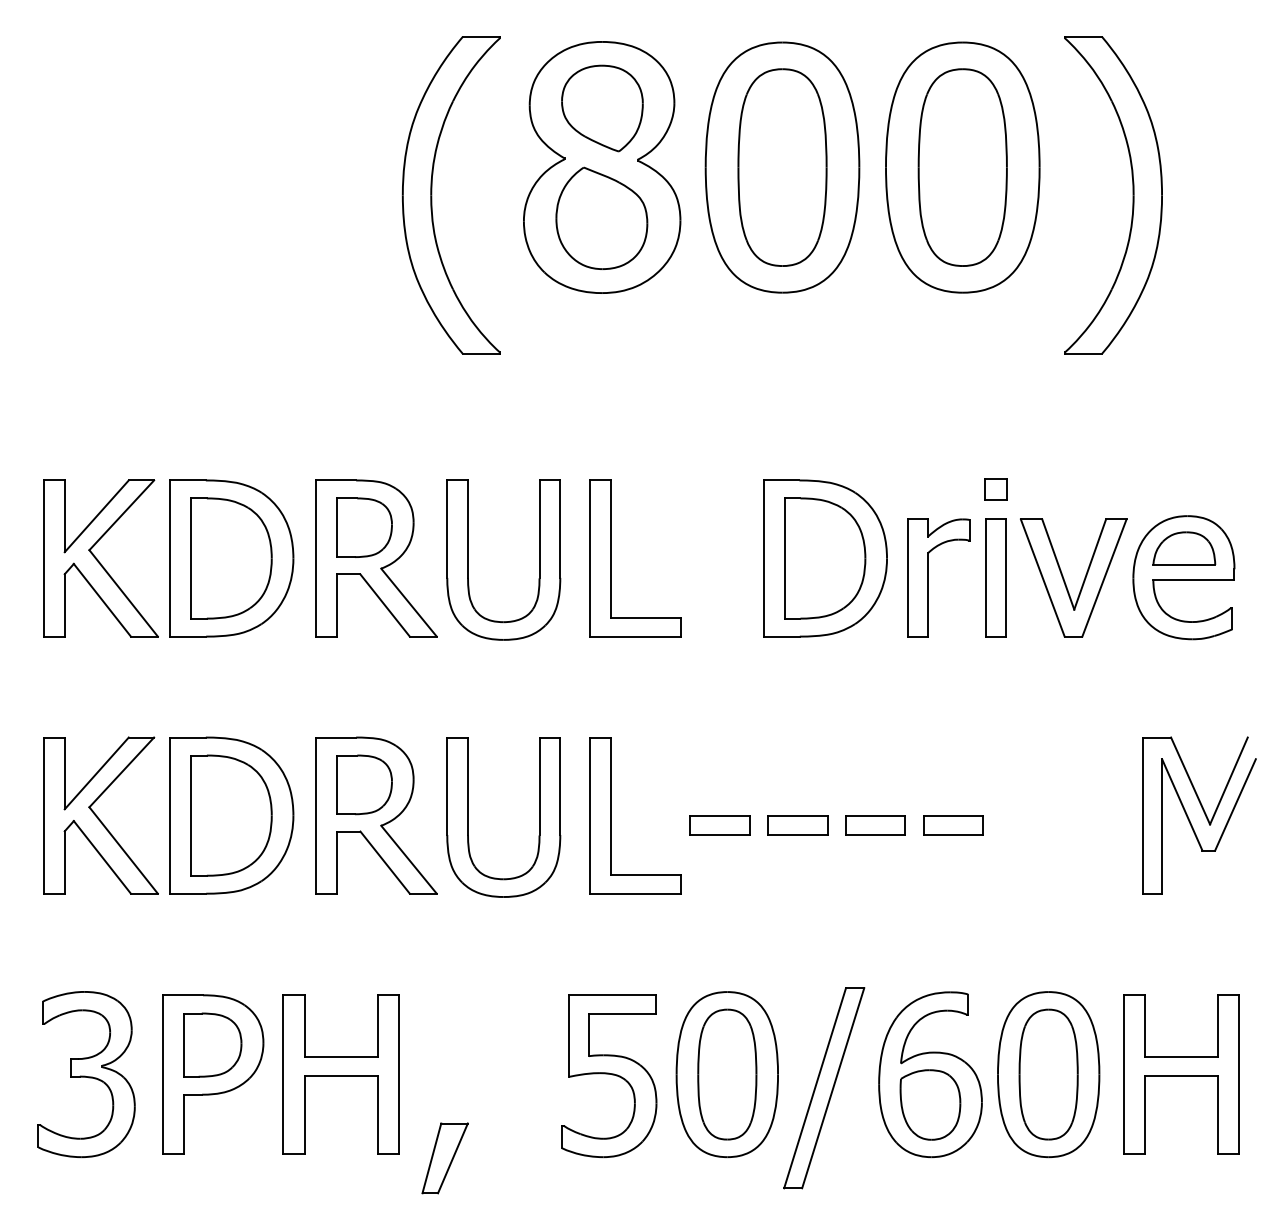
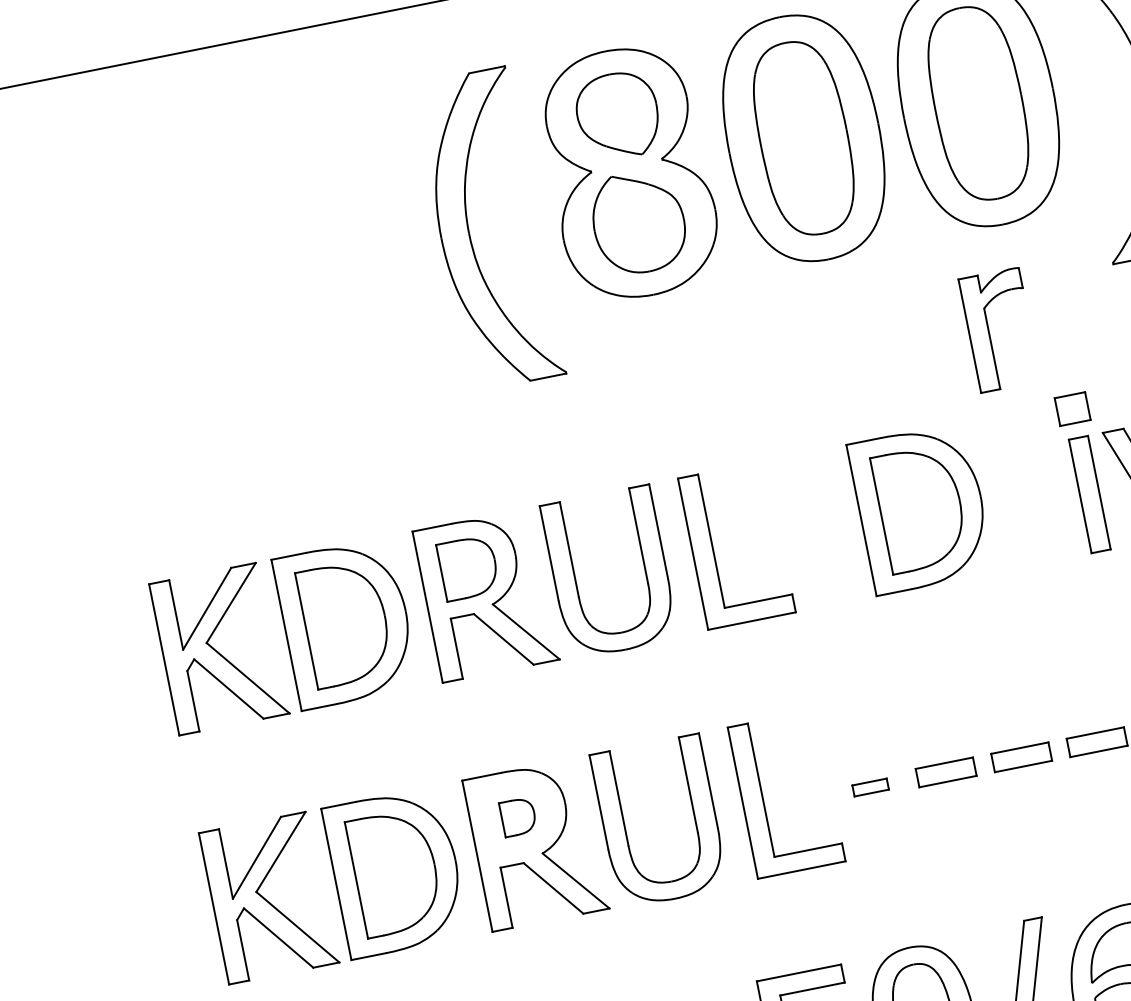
part: (995, 489) -> (1072, 408), size x1.4
part: (928, 577) -> (989, 331), moved
part: (364, 784) -> (518, 816), size x0.6
part: (719, 825) -> (870, 787), size x0.6

